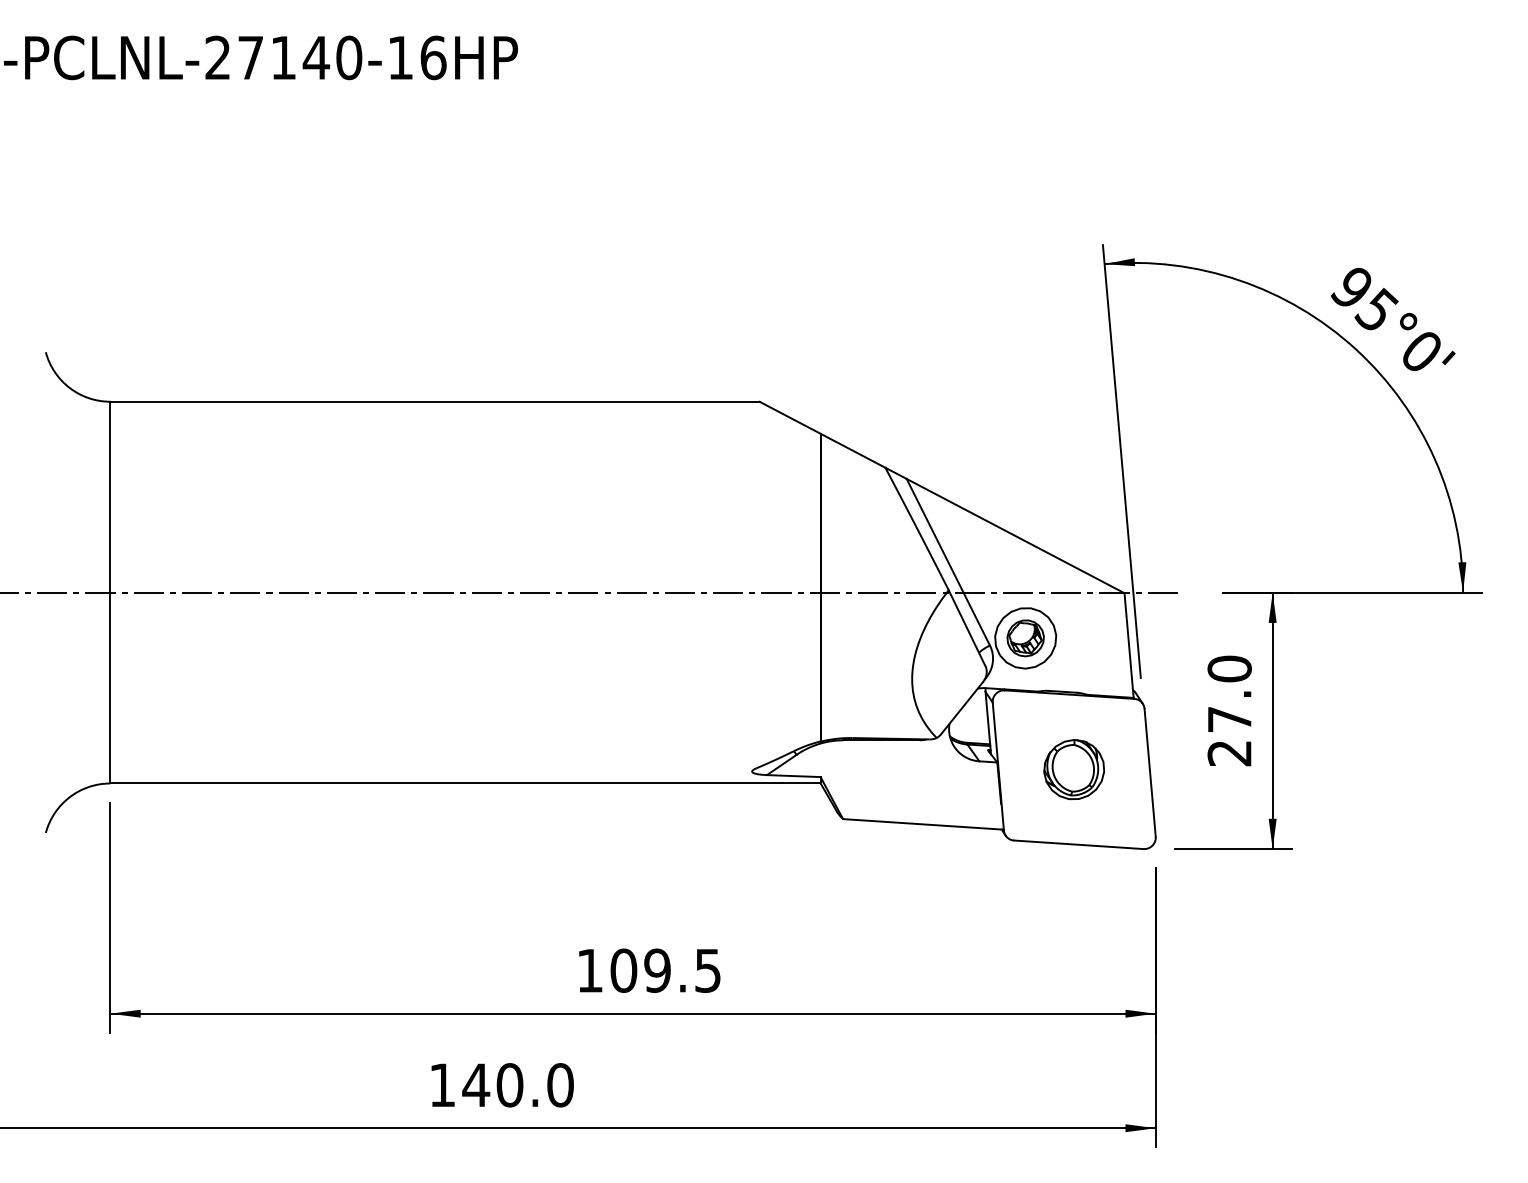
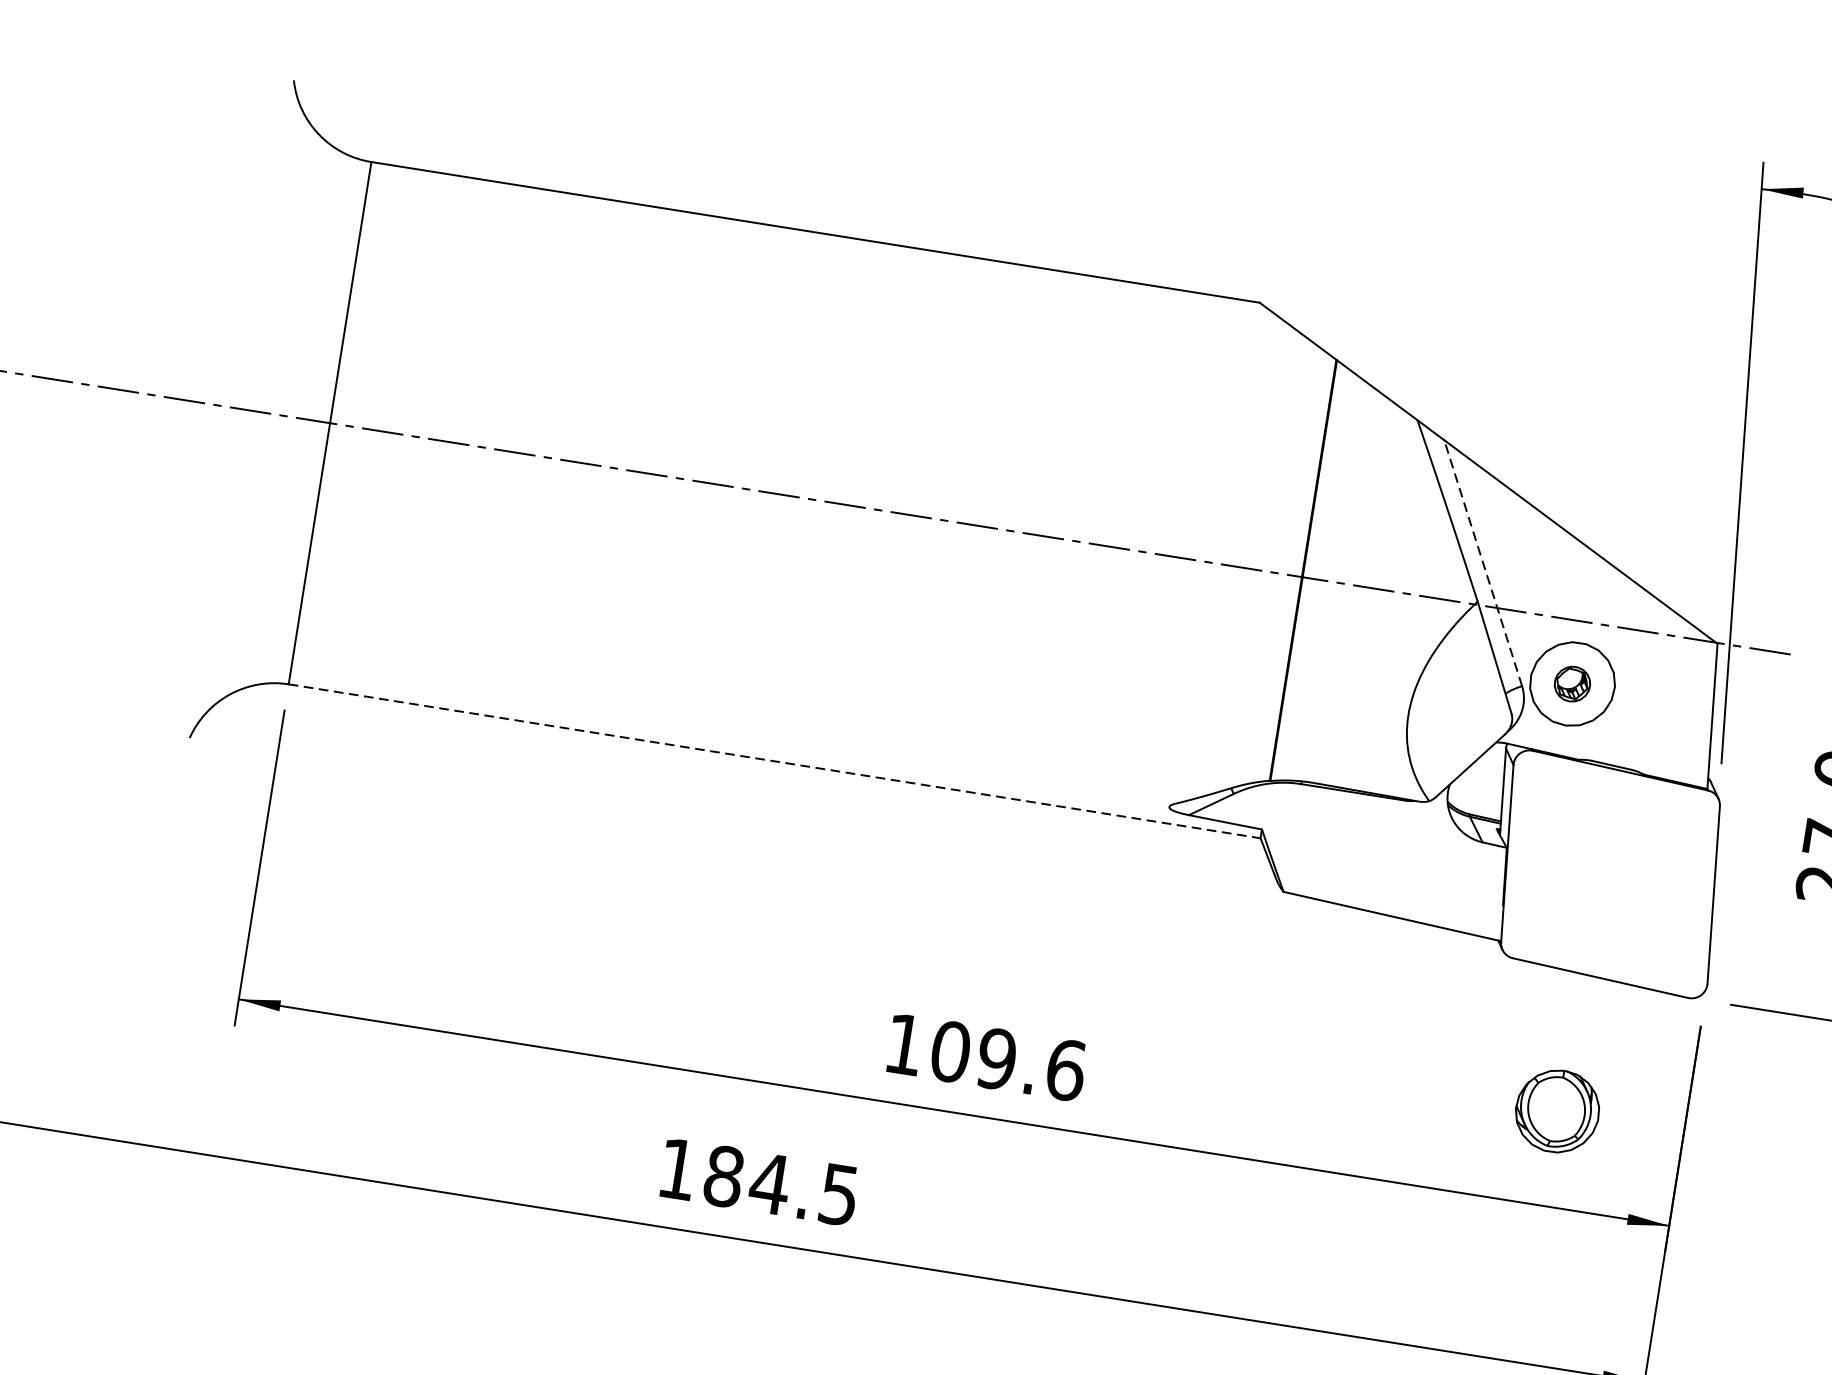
line: (948, 561) -> (1483, 562), solid -> dashed
part: (1025, 638) -> (1572, 684), size x0.7
part: (1074, 769) -> (1557, 1111), moved
line: (466, 783) -> (775, 761), solid -> dashed
text: (708, 970) -> (1066, 1069), 109.5 -> 109.6
text: (517, 1085) -> (780, 1185), 140.0 -> 184.5

